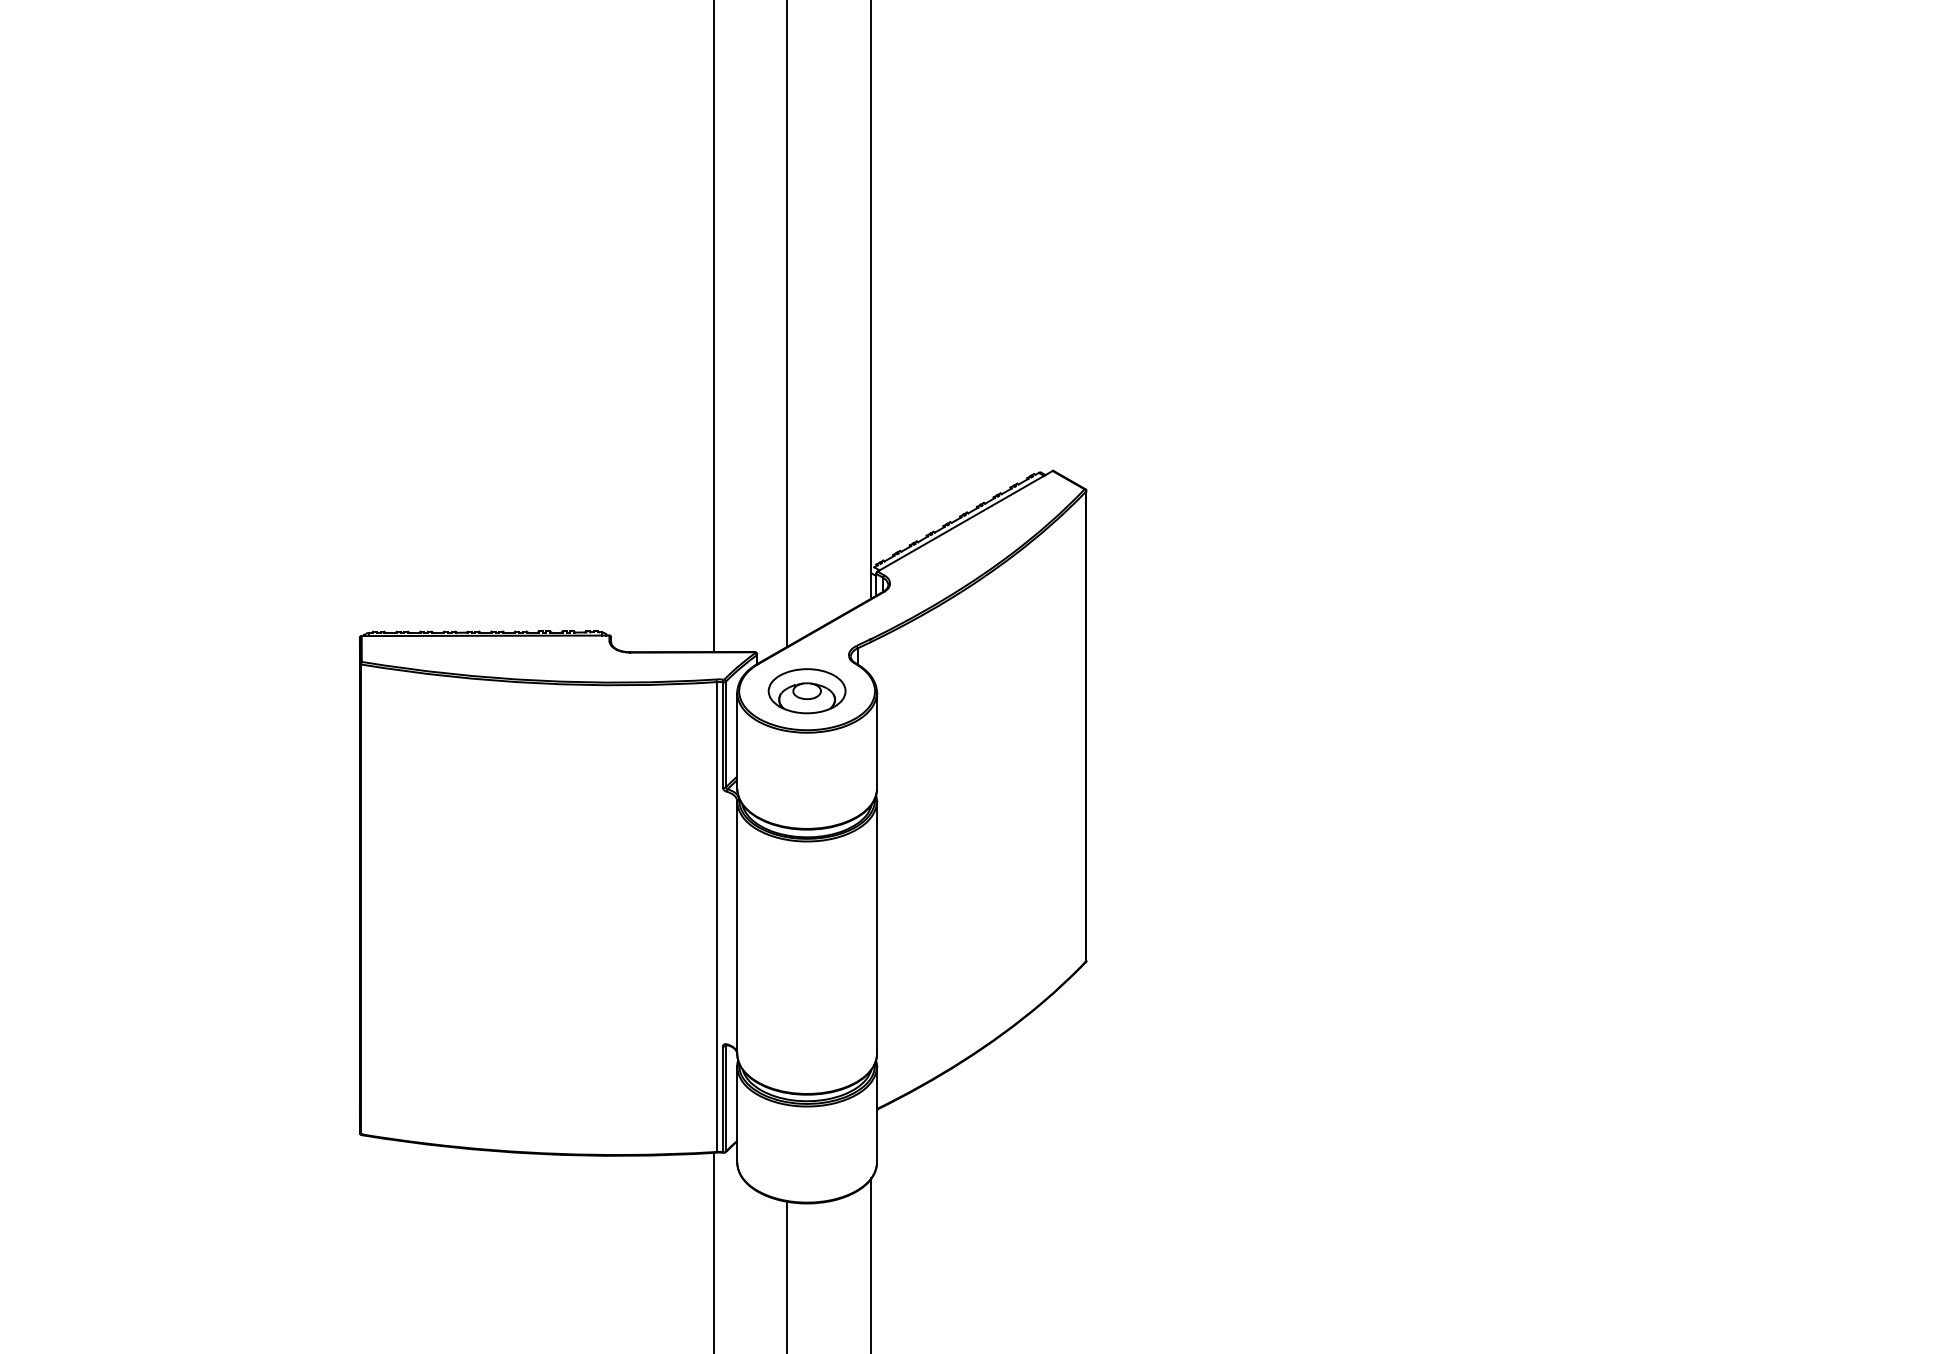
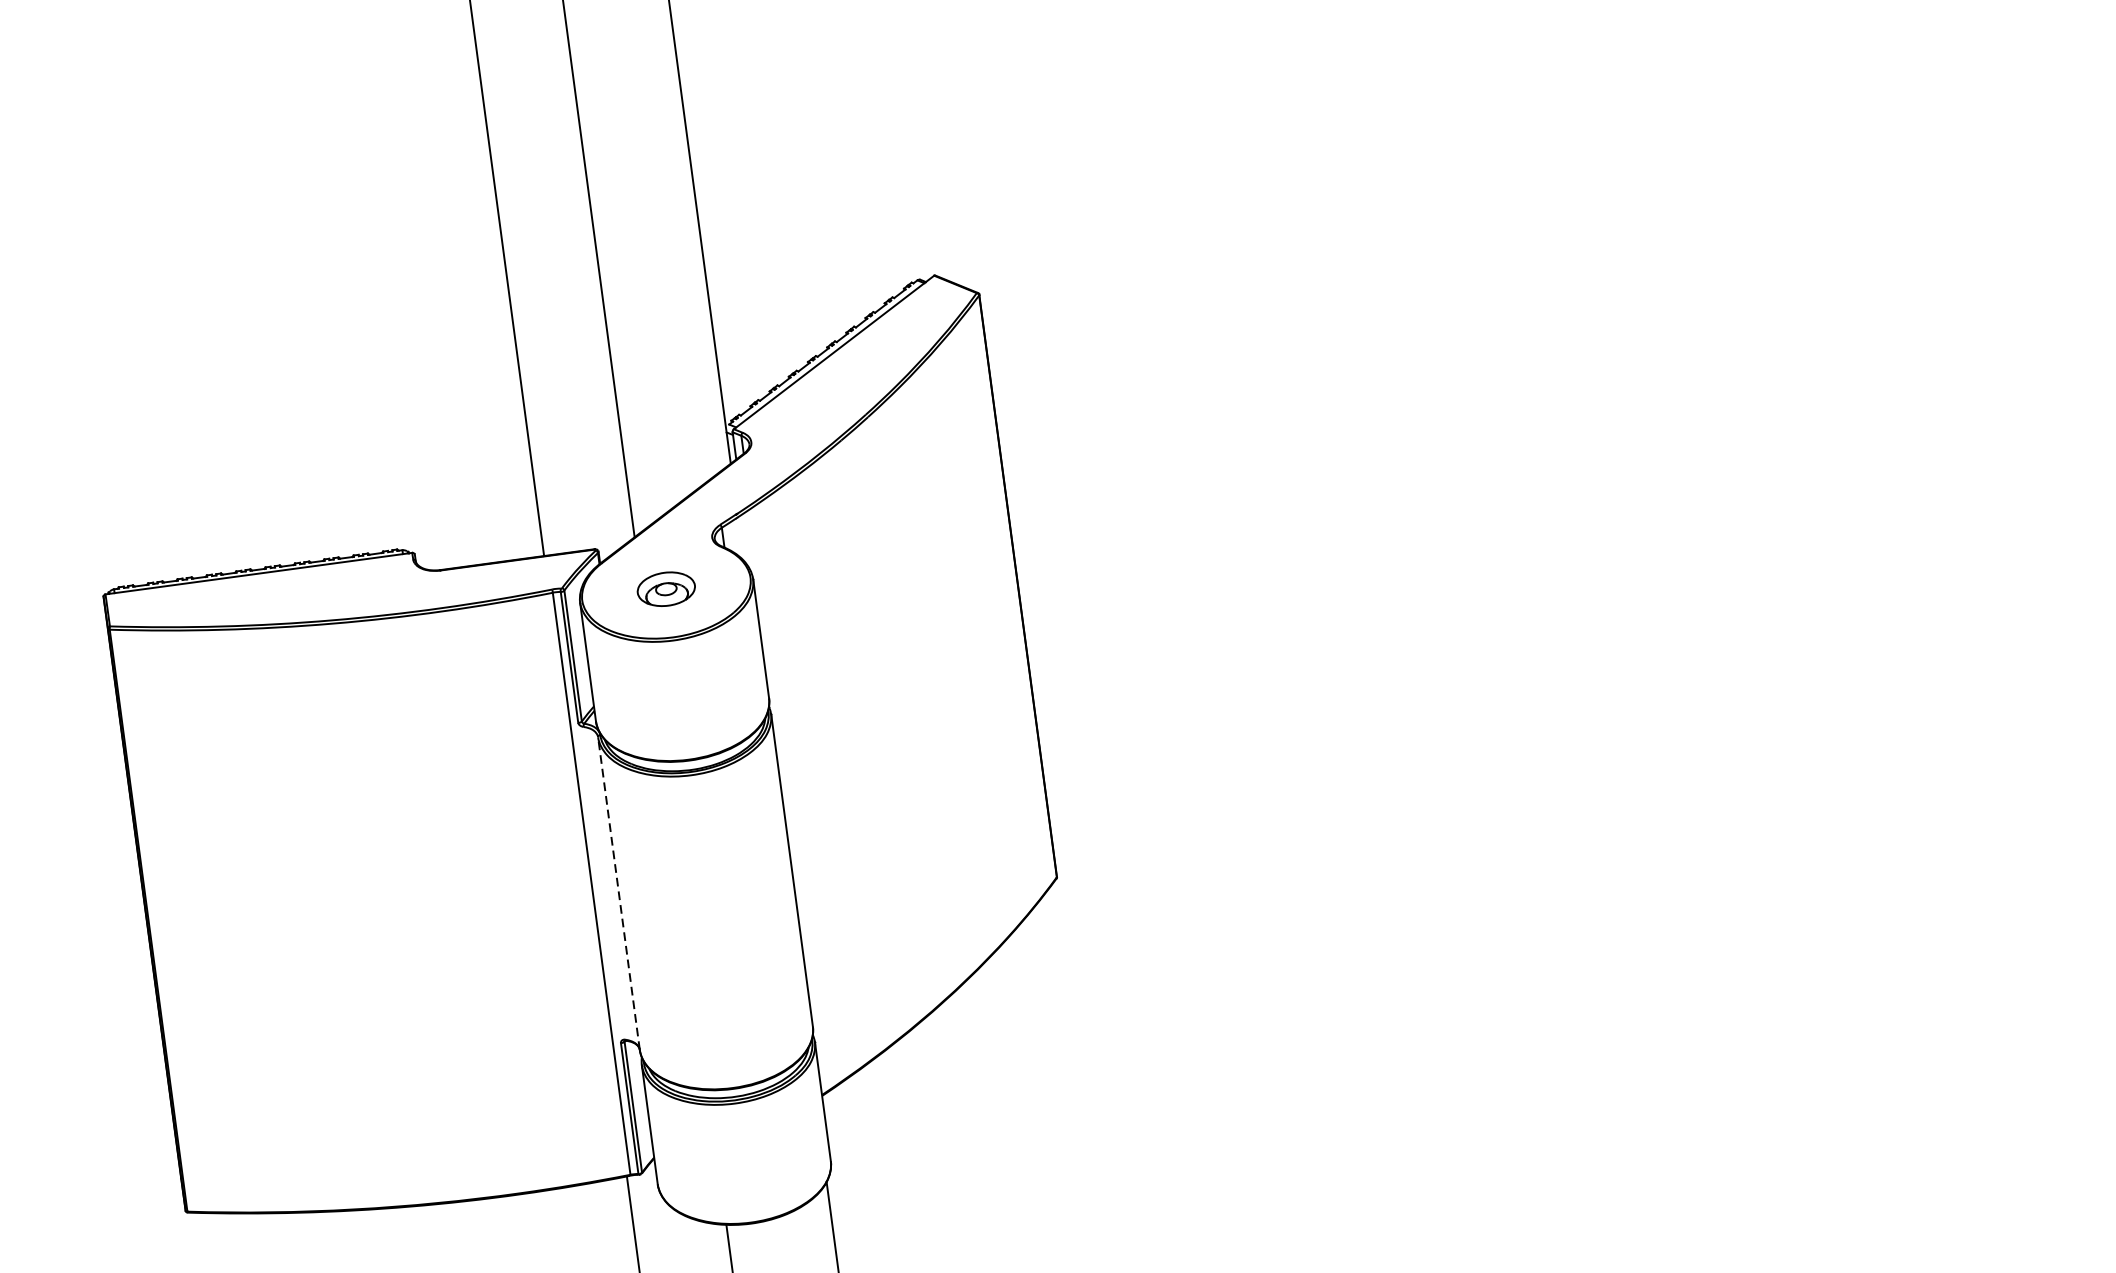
part: (806, 691) -> (665, 589), size x0.6
line: (737, 927) -> (619, 893), solid -> dashed

